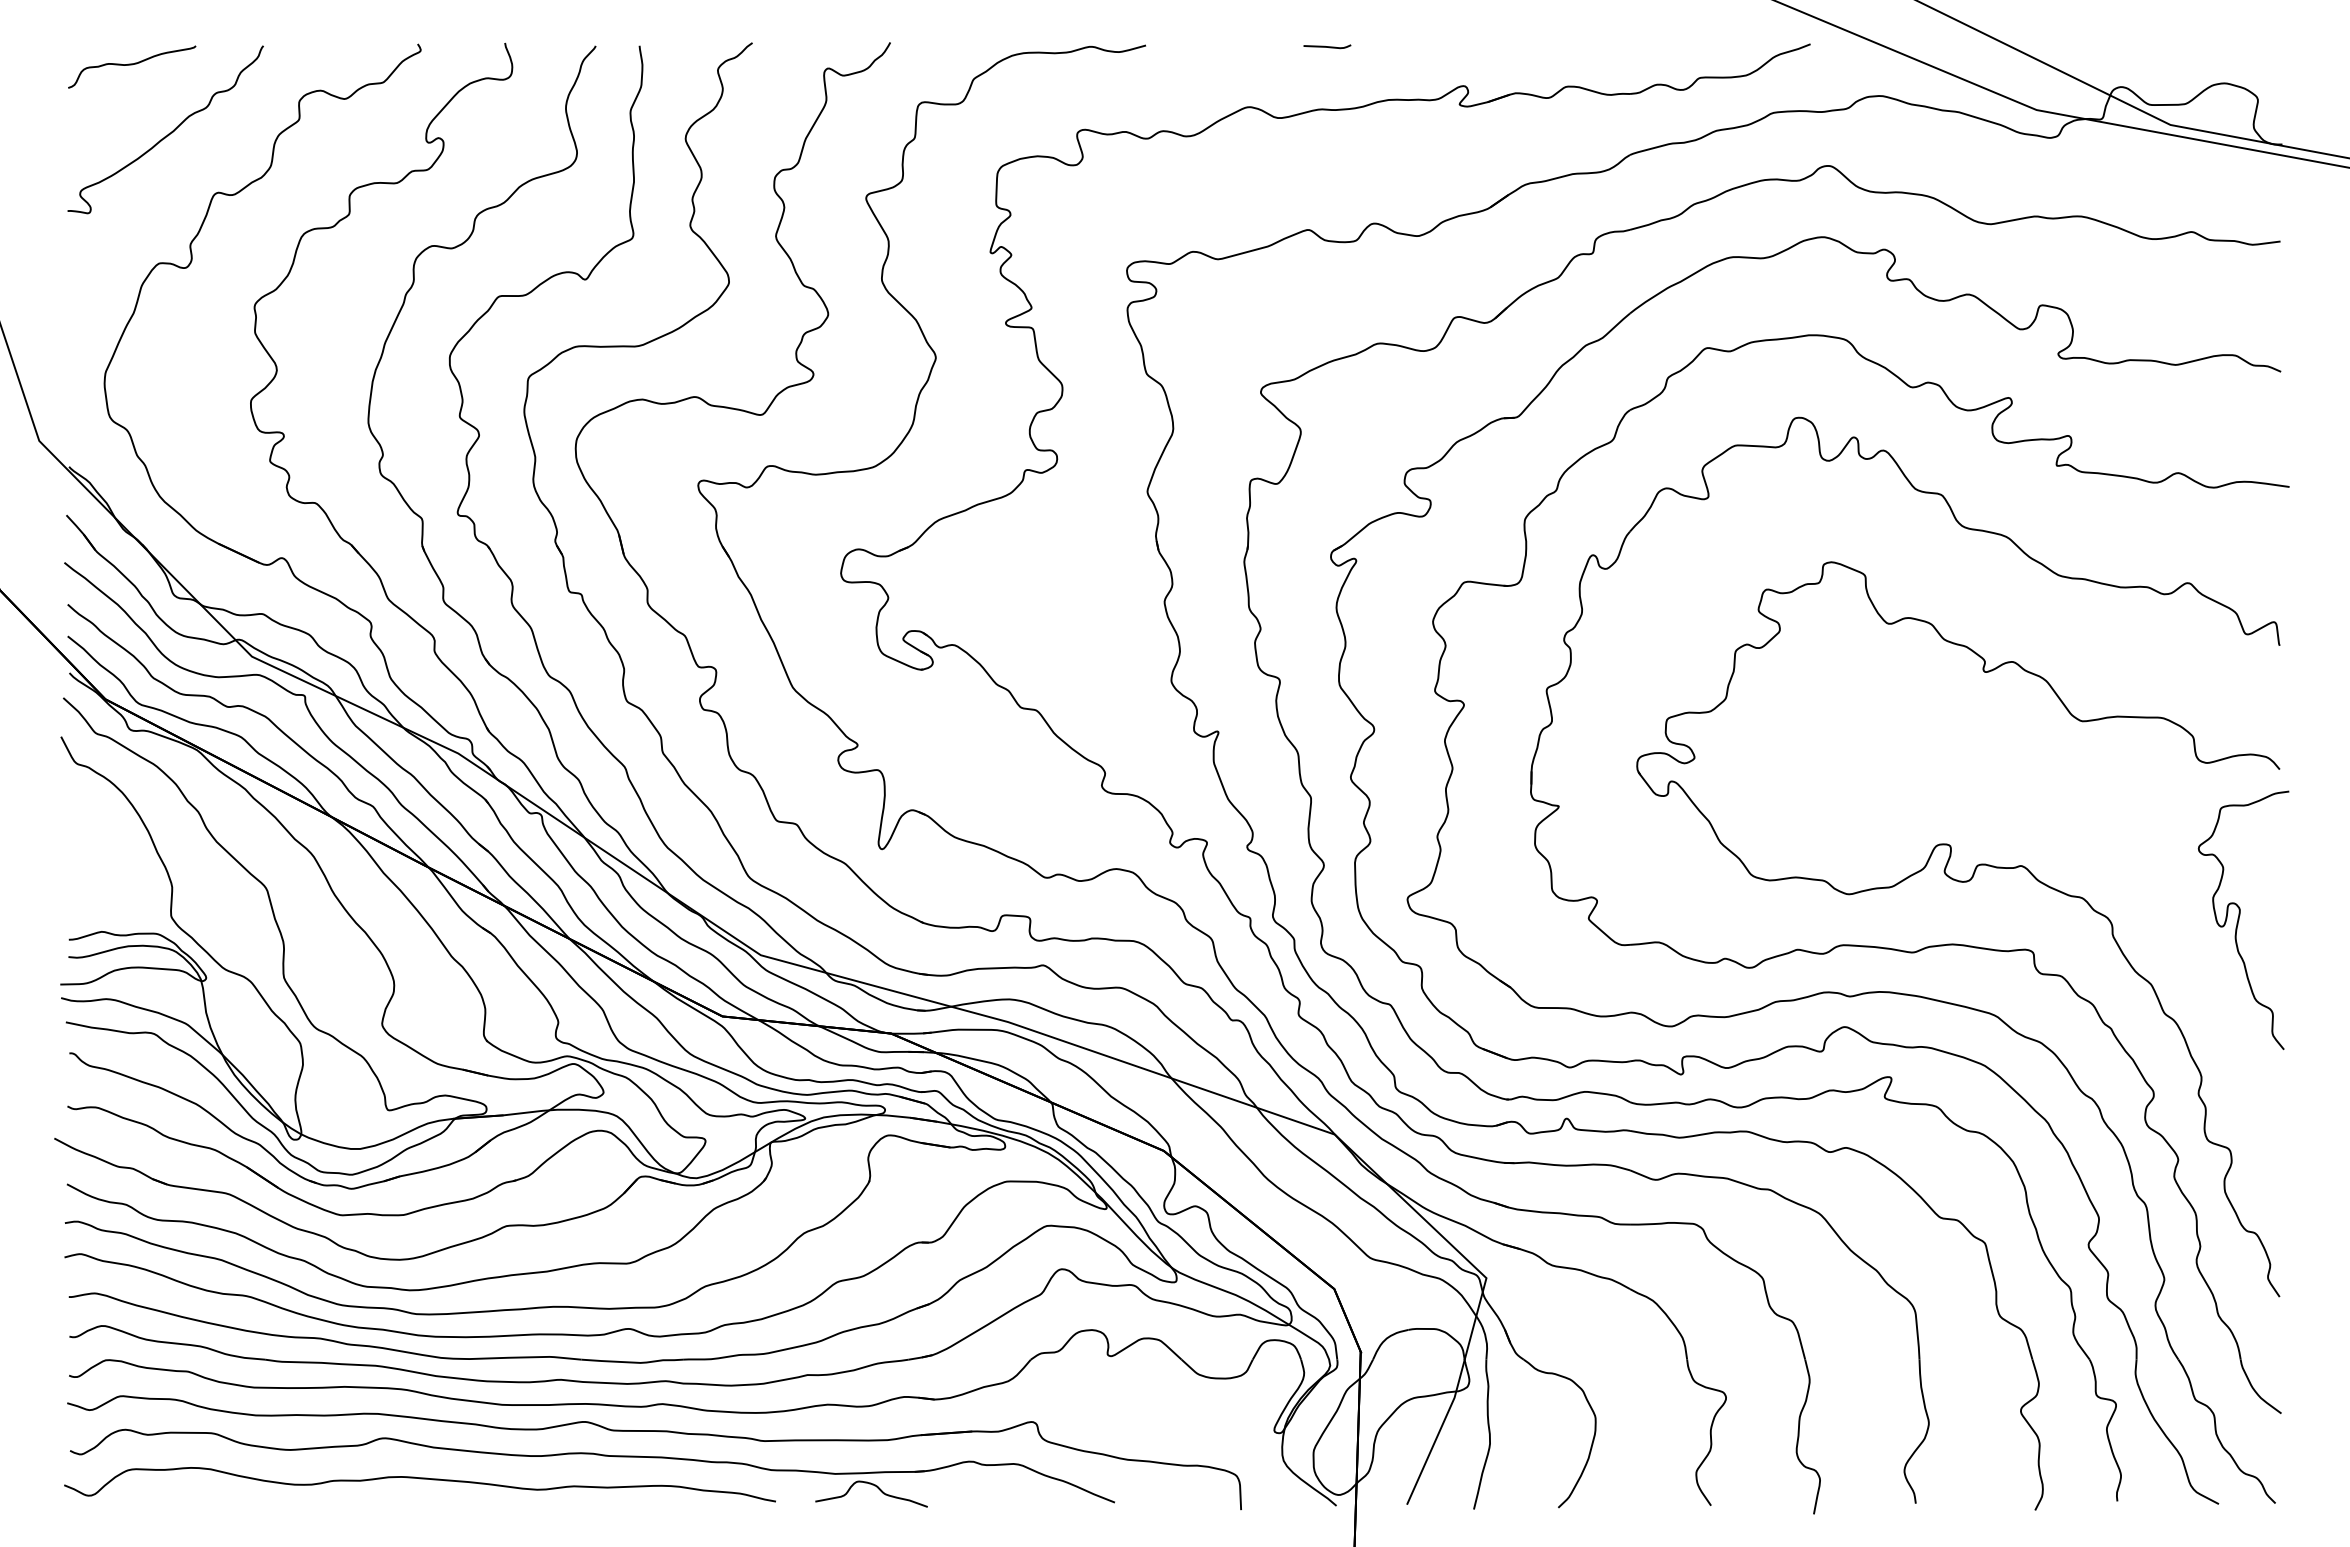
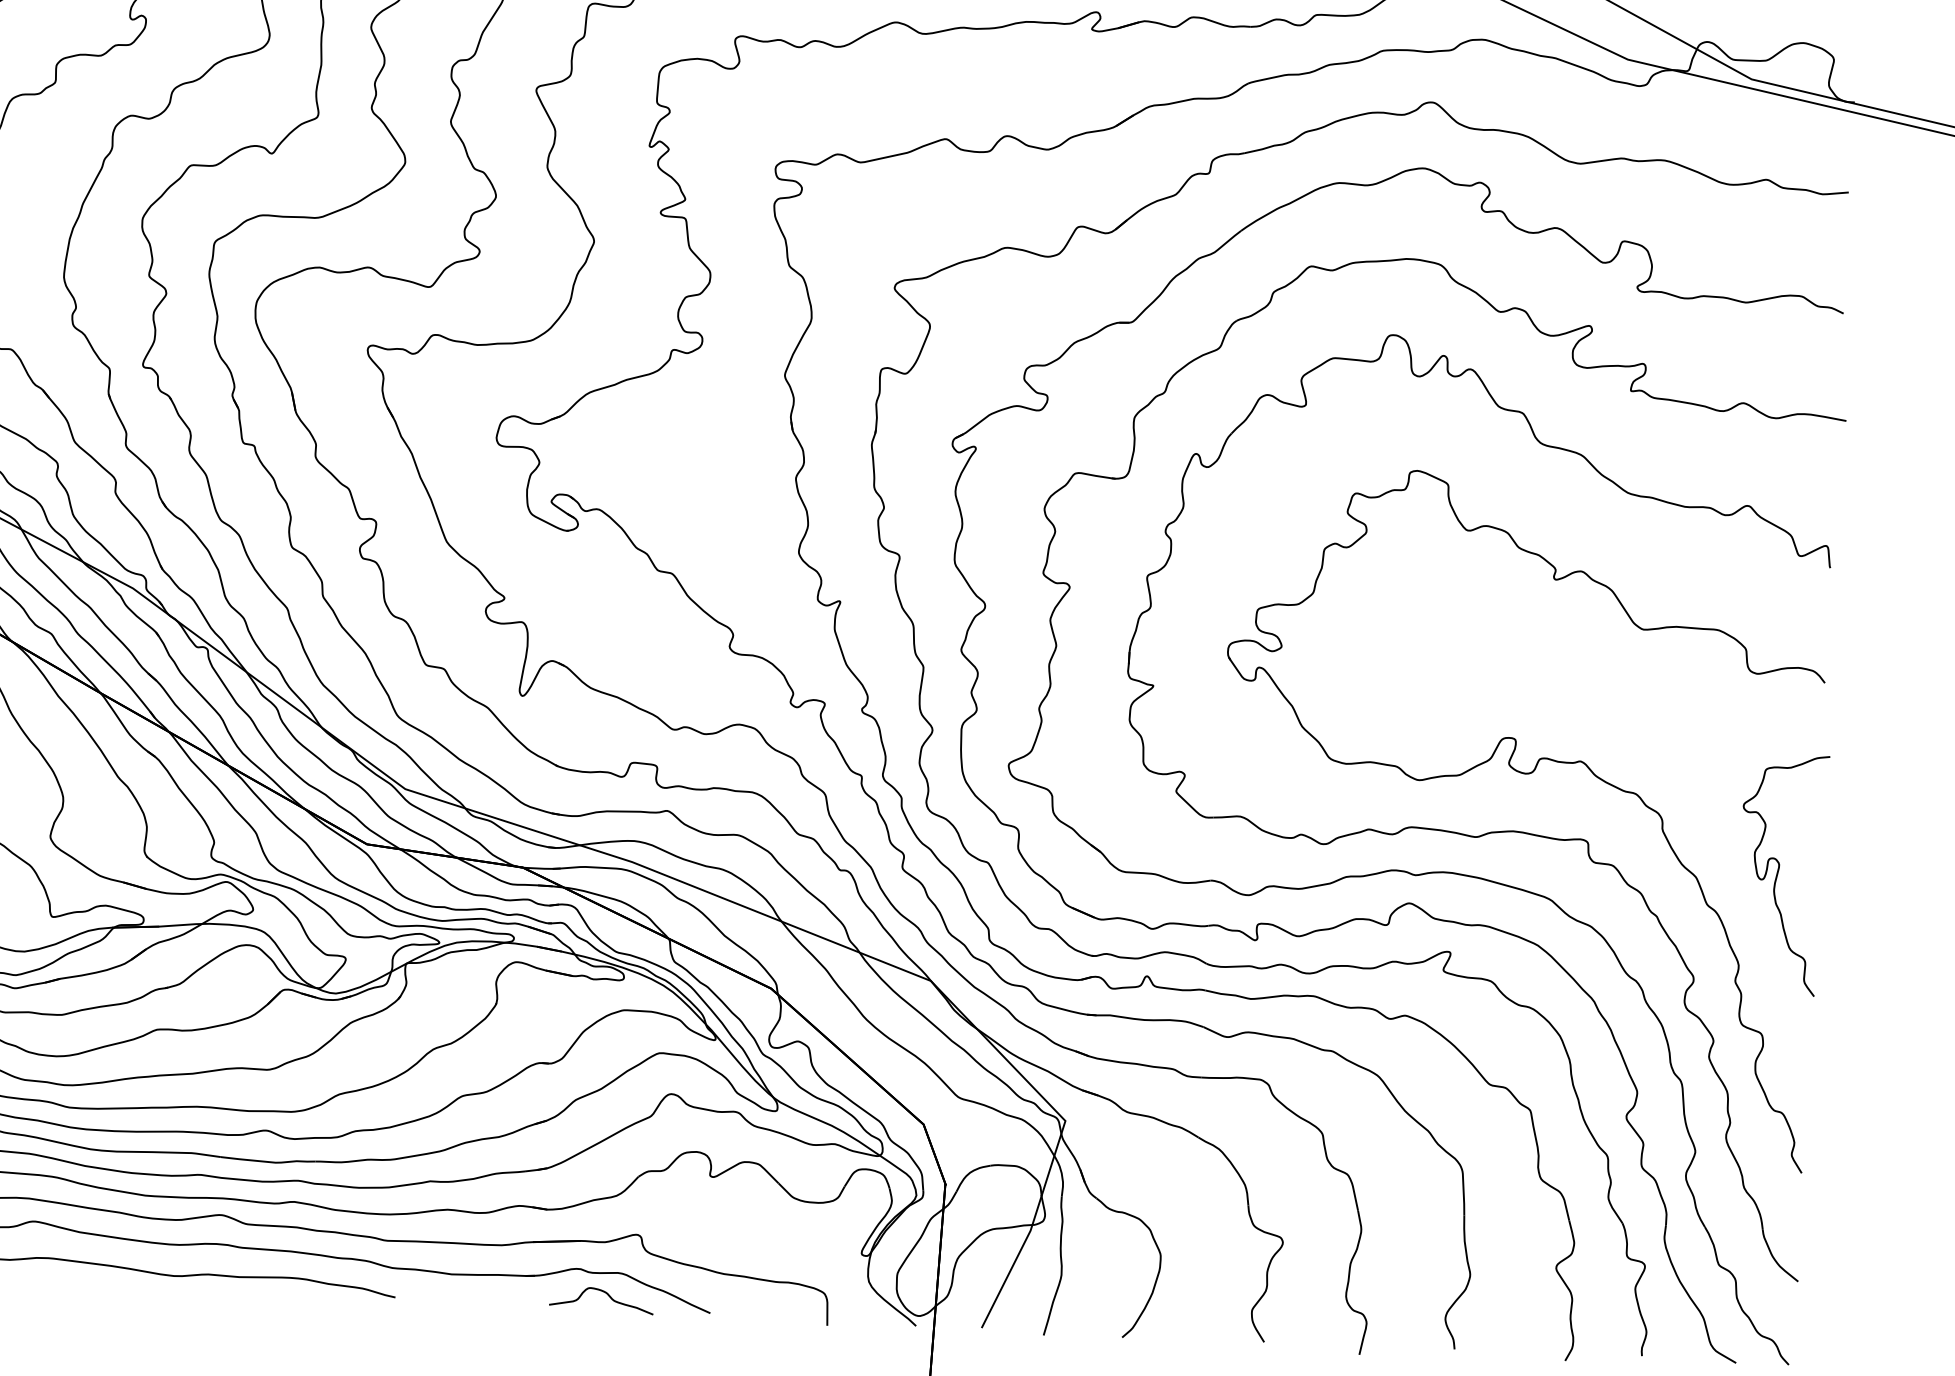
curve: (2239, 919) -> (1778, 873), moved
curve: (874, 1486) -> (604, 1293), moved

